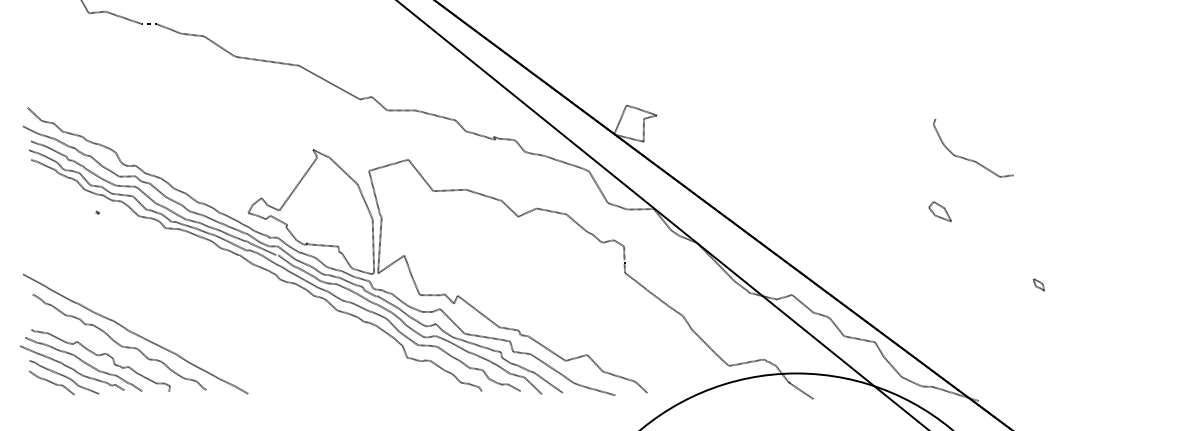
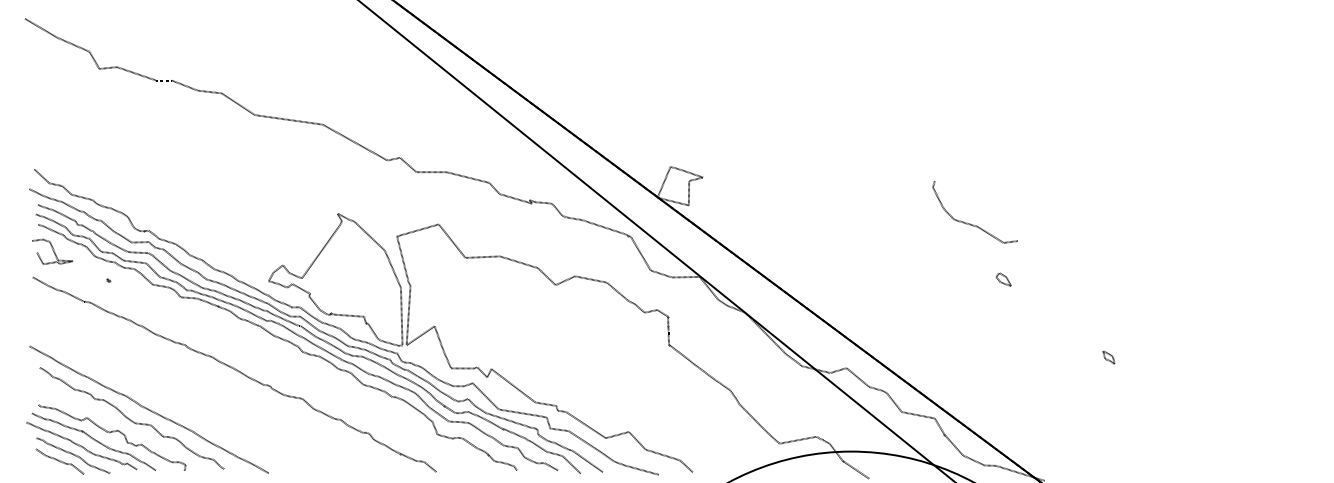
curve: (968, 158) -> (970, 223), moved
curve: (44, 184) -> (52, 250), added
part: (939, 211) -> (1003, 279), size x0.62
curve: (217, 298) -> (236, 371), added

